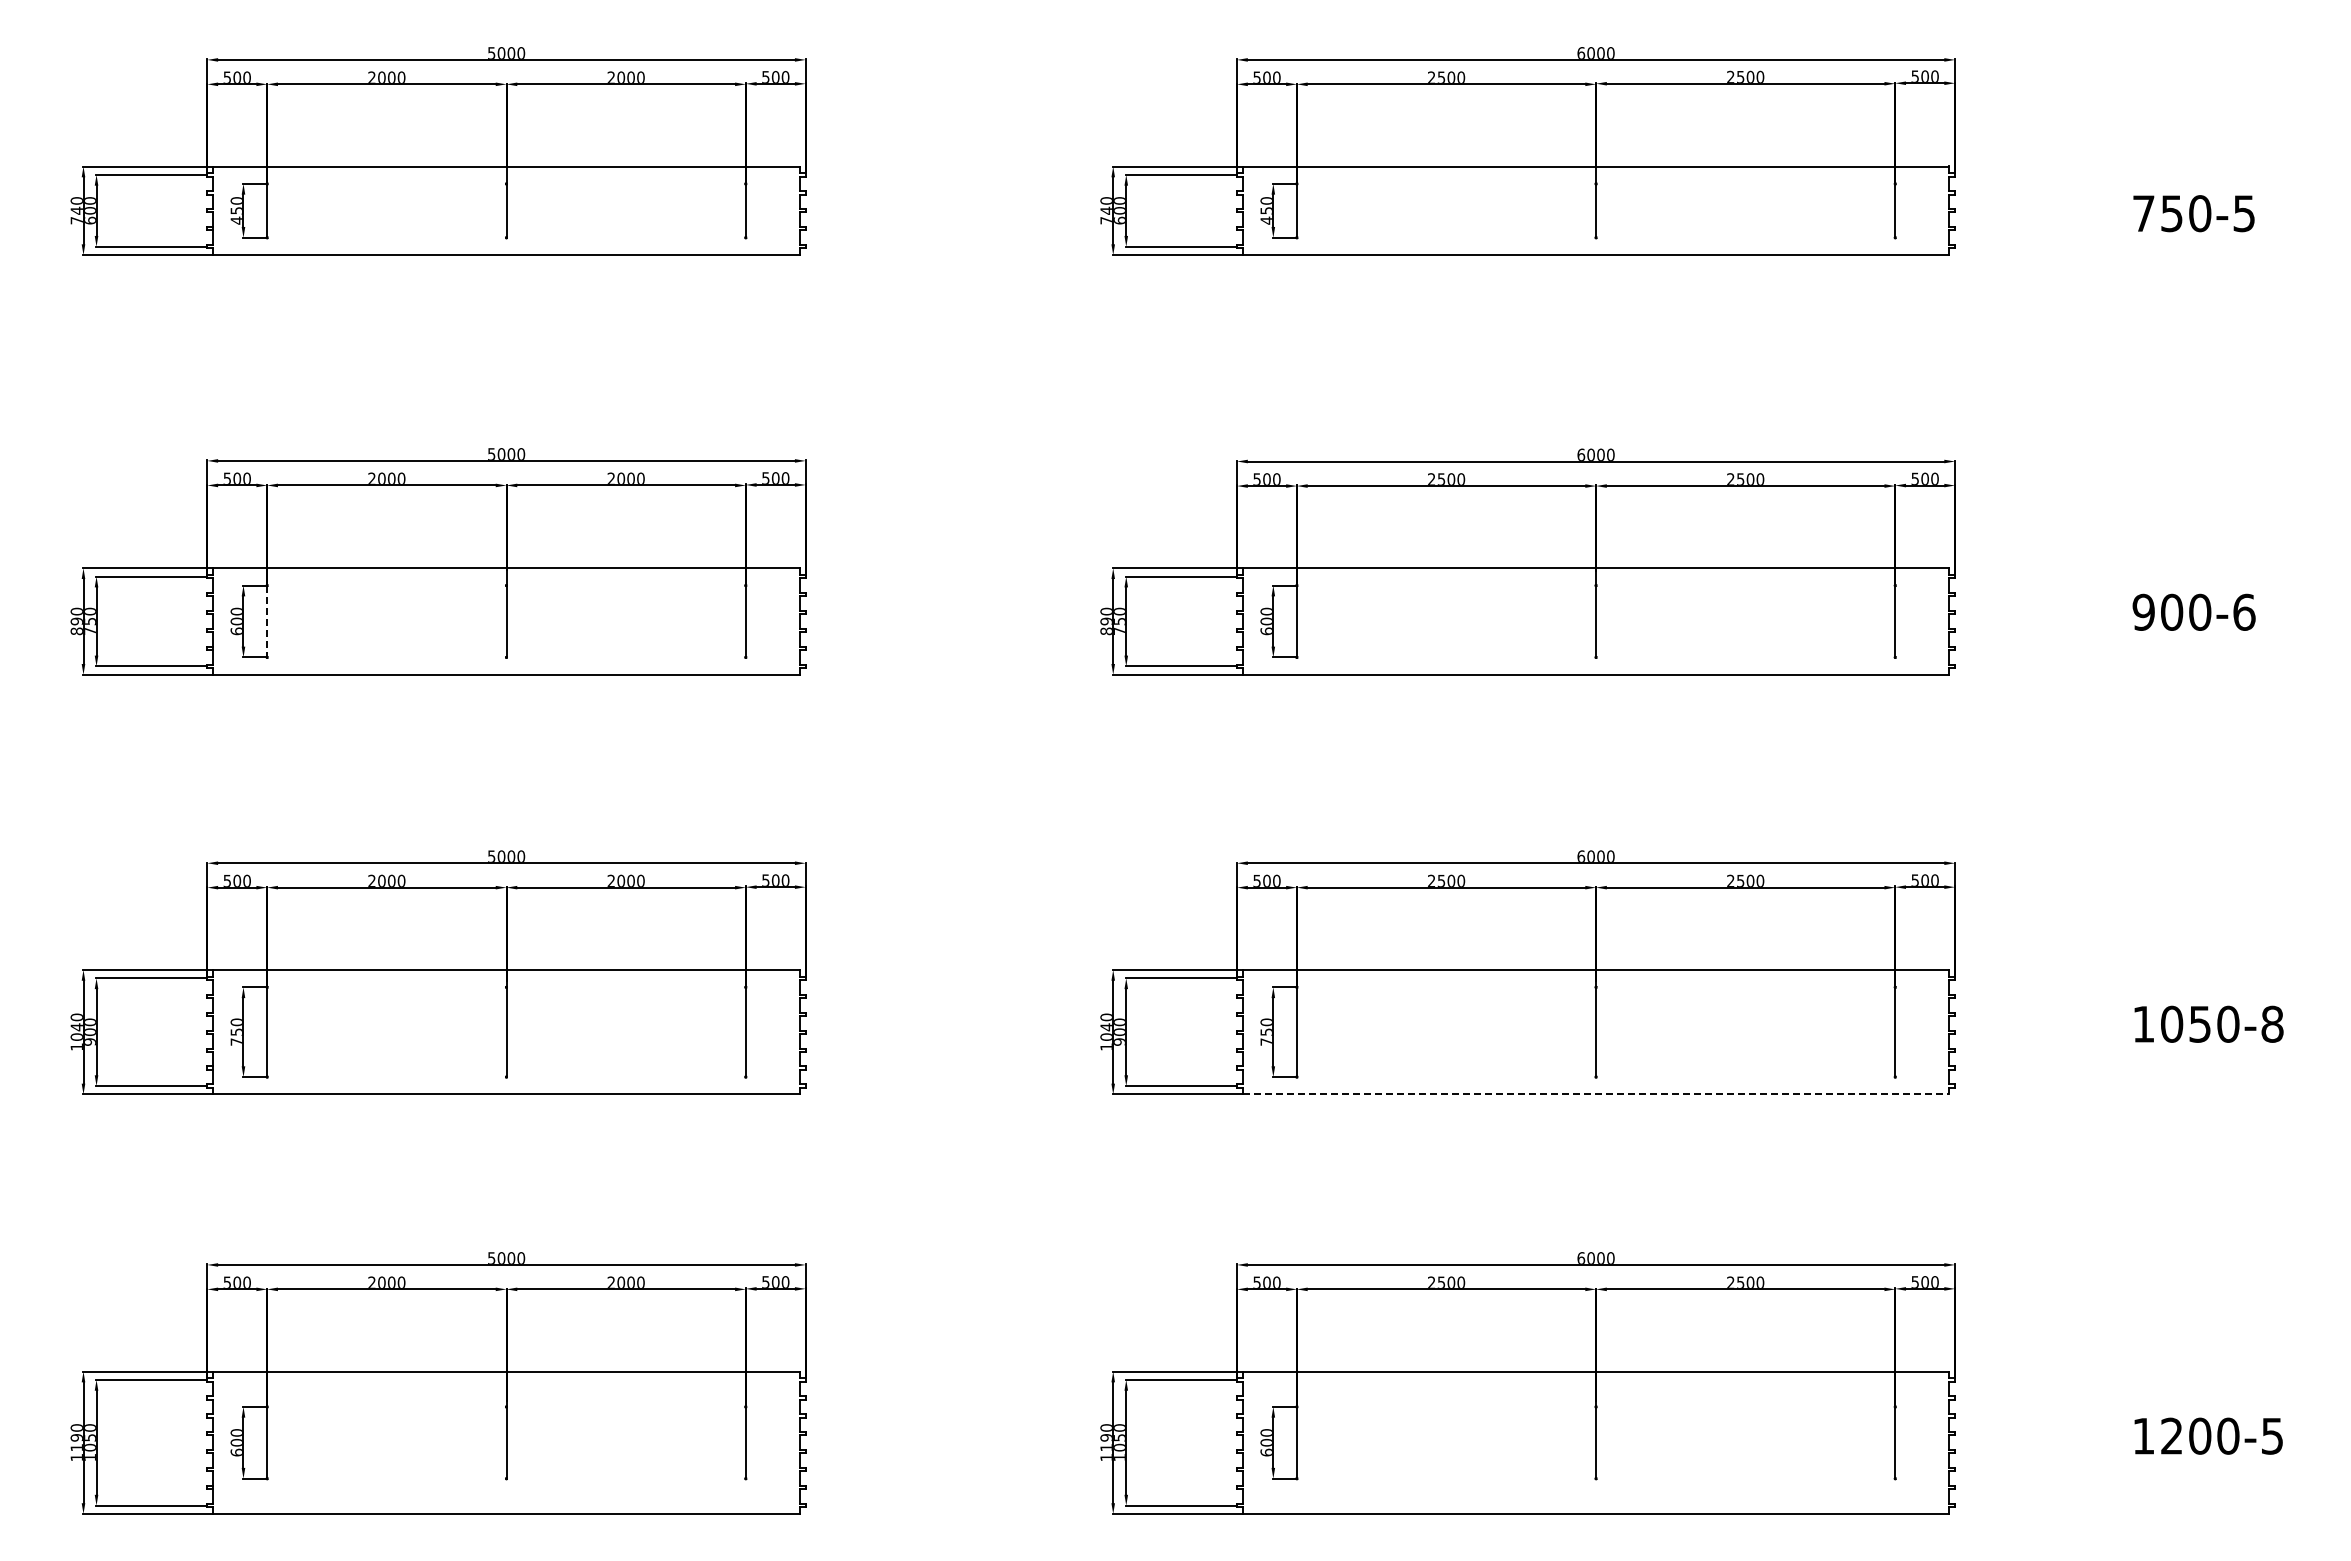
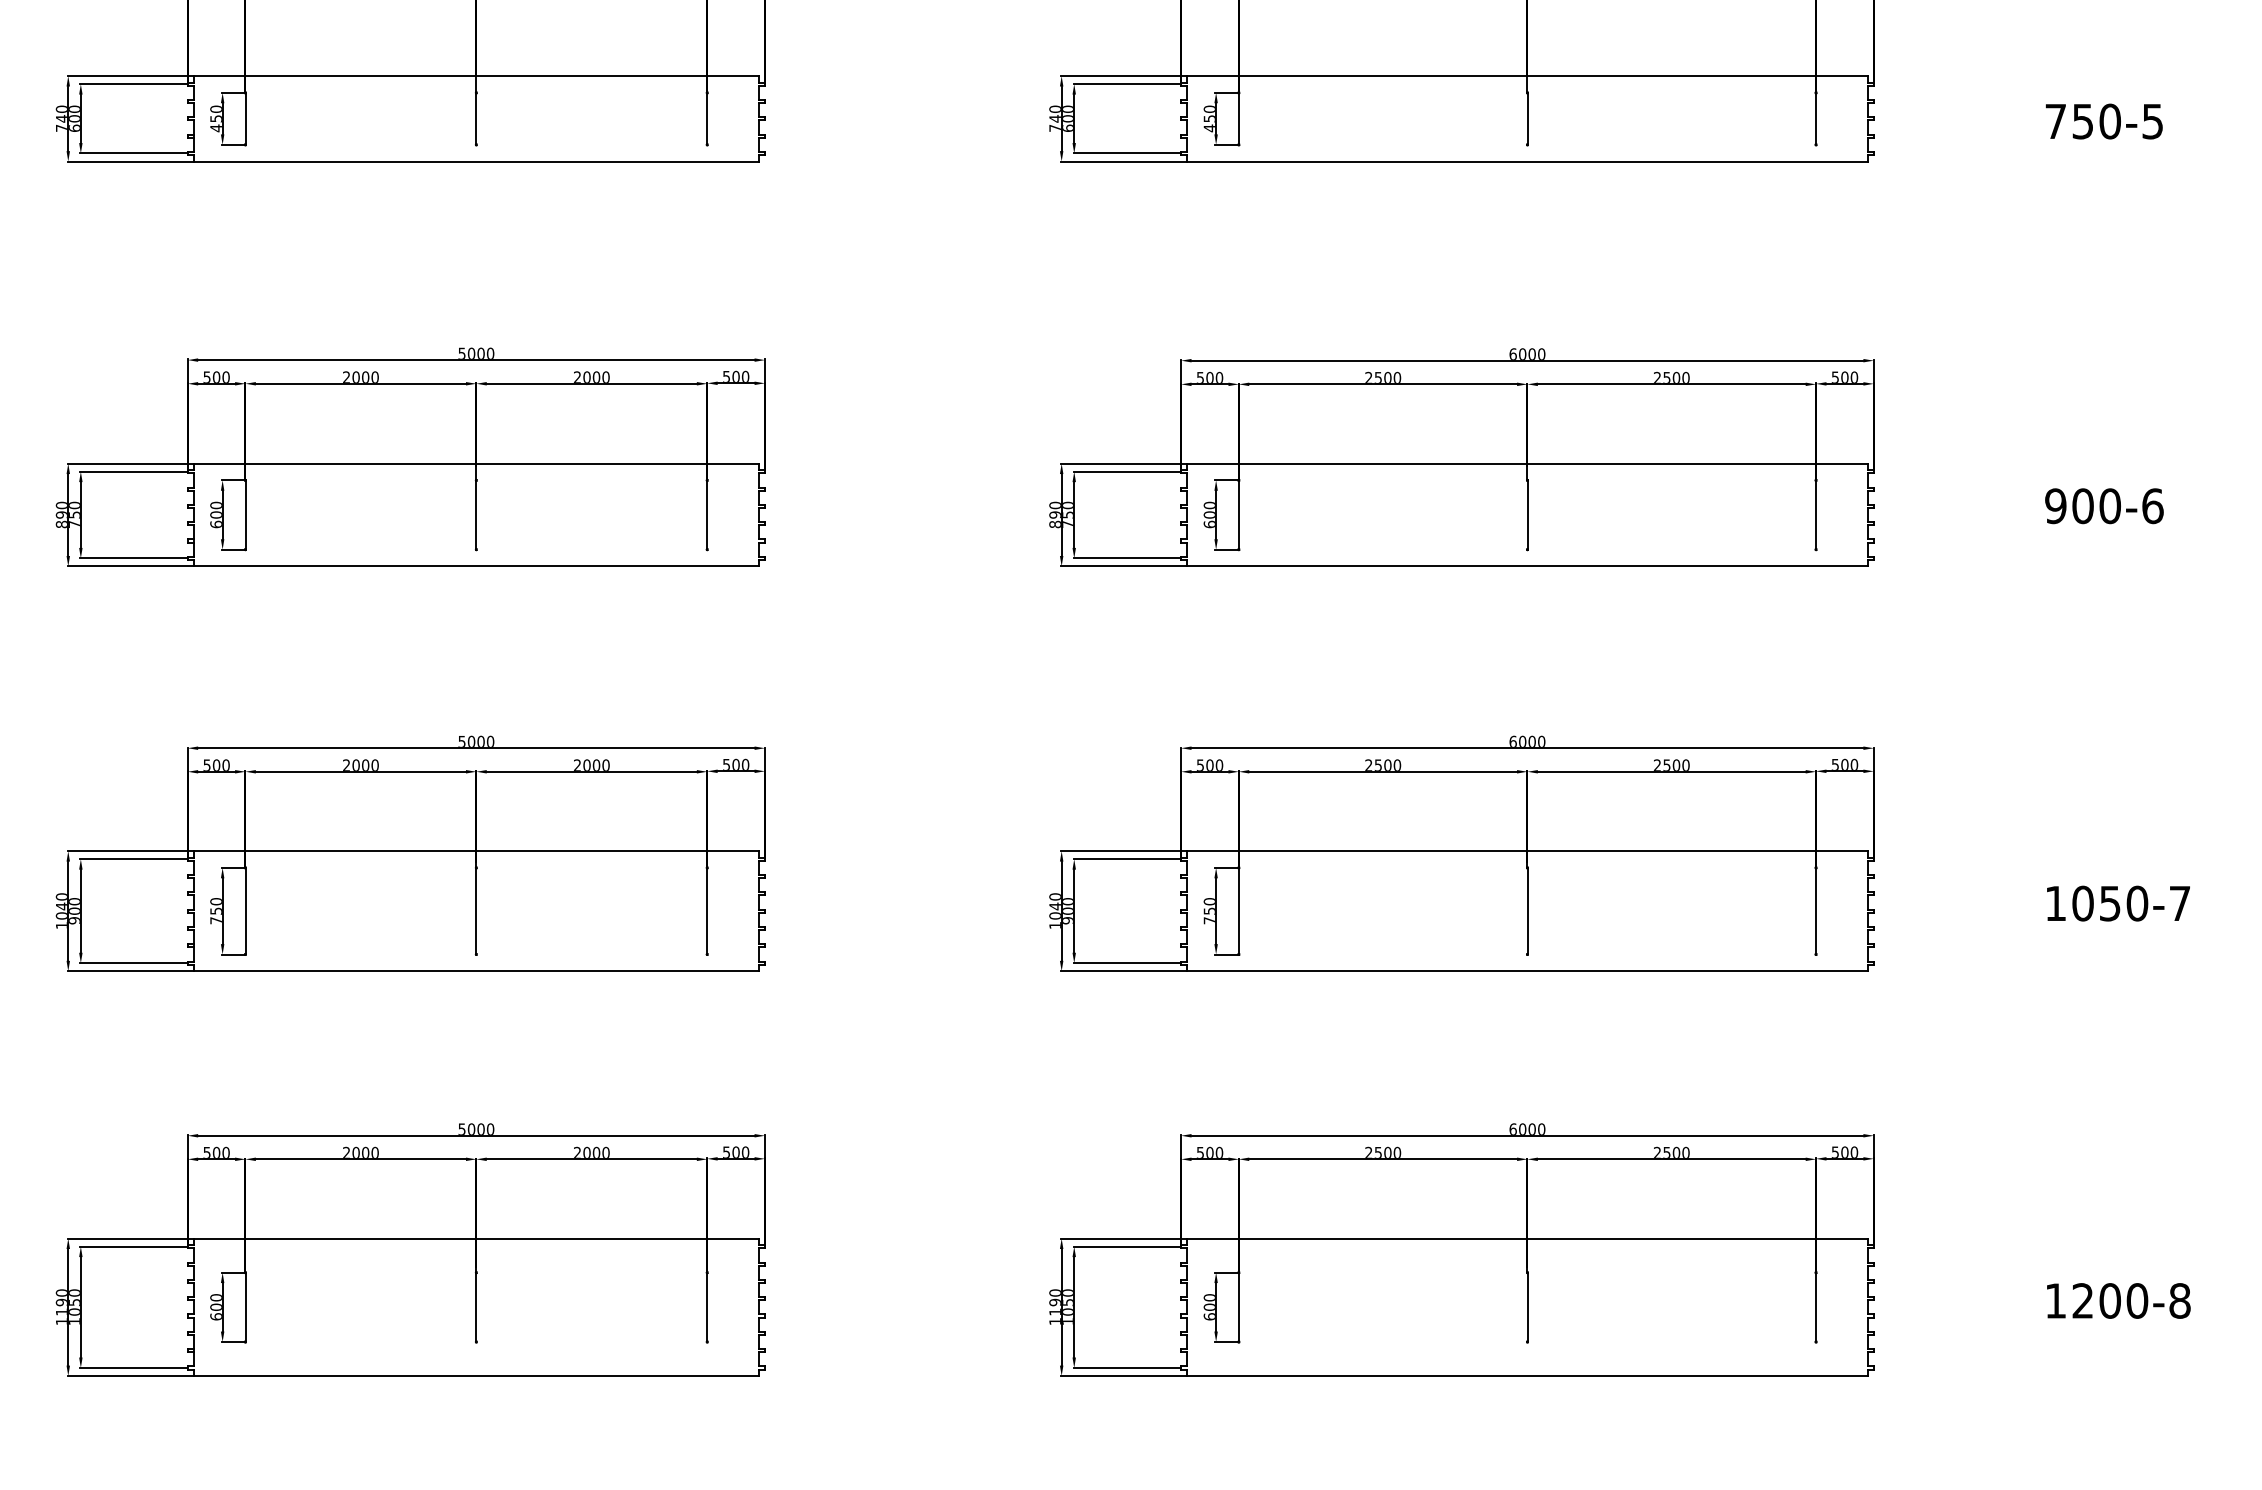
line: (267, 621) -> (245, 515), dashed -> solid
text: (2272, 1023) -> (2180, 902), 1050-8 -> 1050-7
line: (1596, 1094) -> (1527, 971), dashed -> solid
text: (2272, 1435) -> (2180, 1300), 1200-5 -> 1200-8

